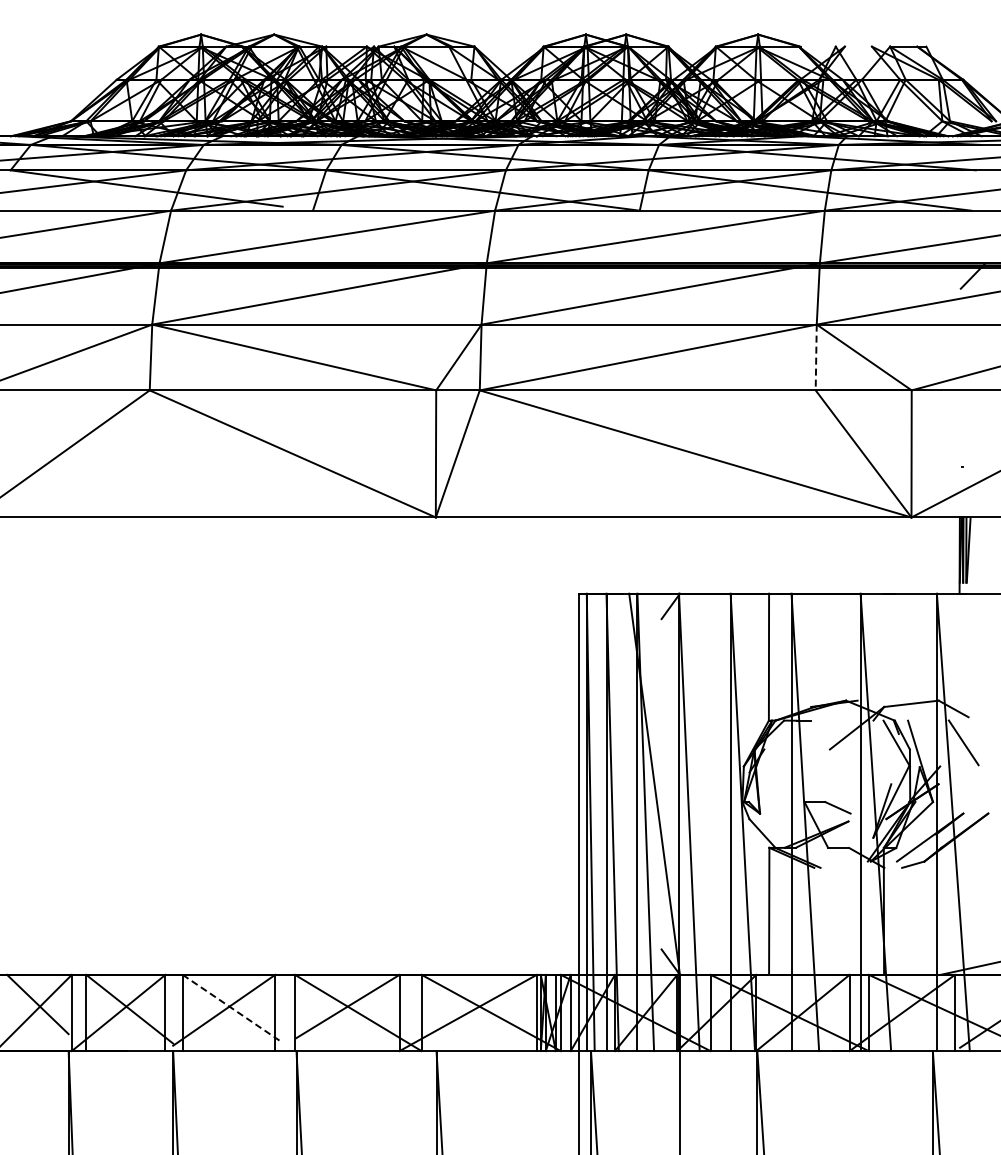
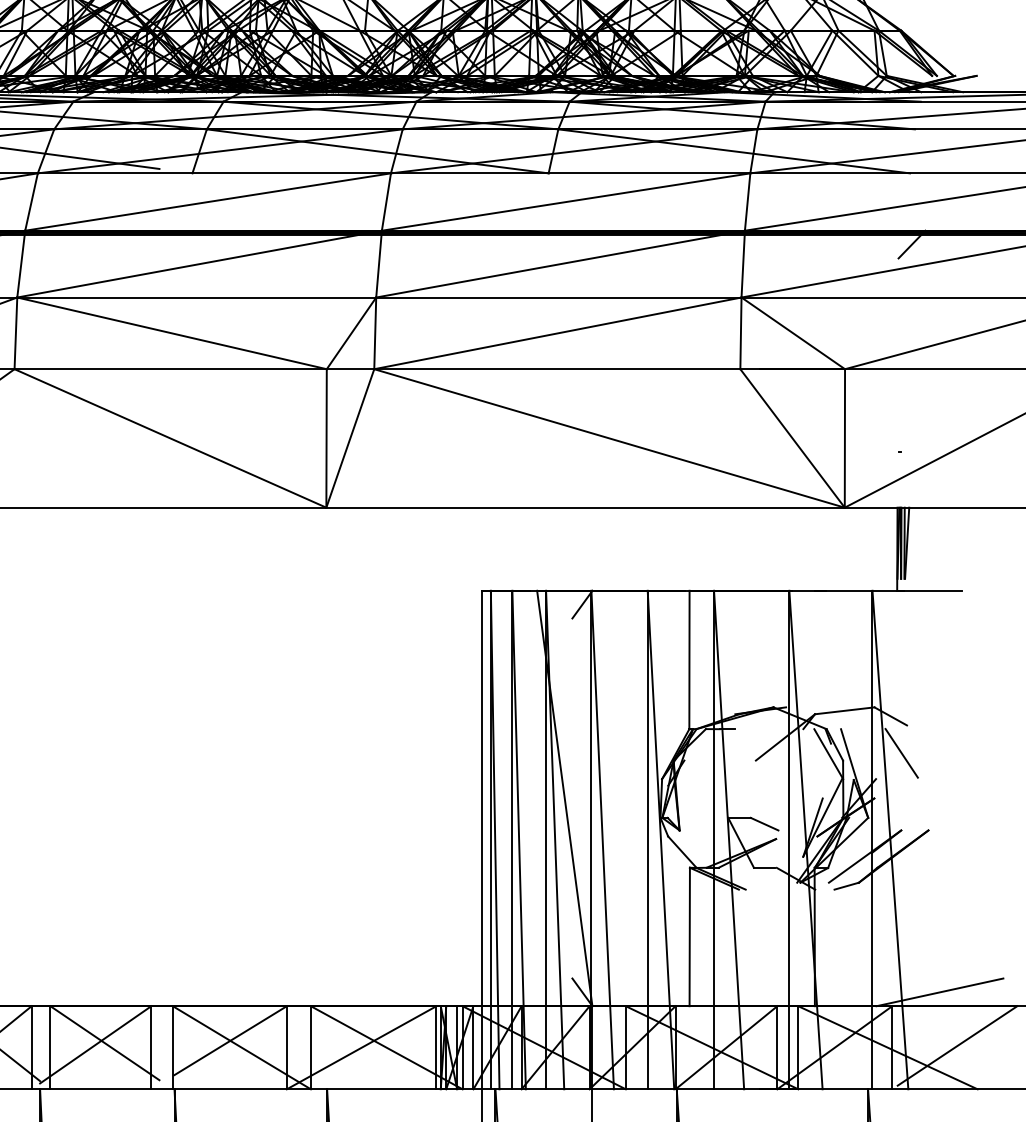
line: (816, 357) -> (741, 333), dashed -> solid
line: (233, 1009) -> (105, 1043), dashed -> solid

